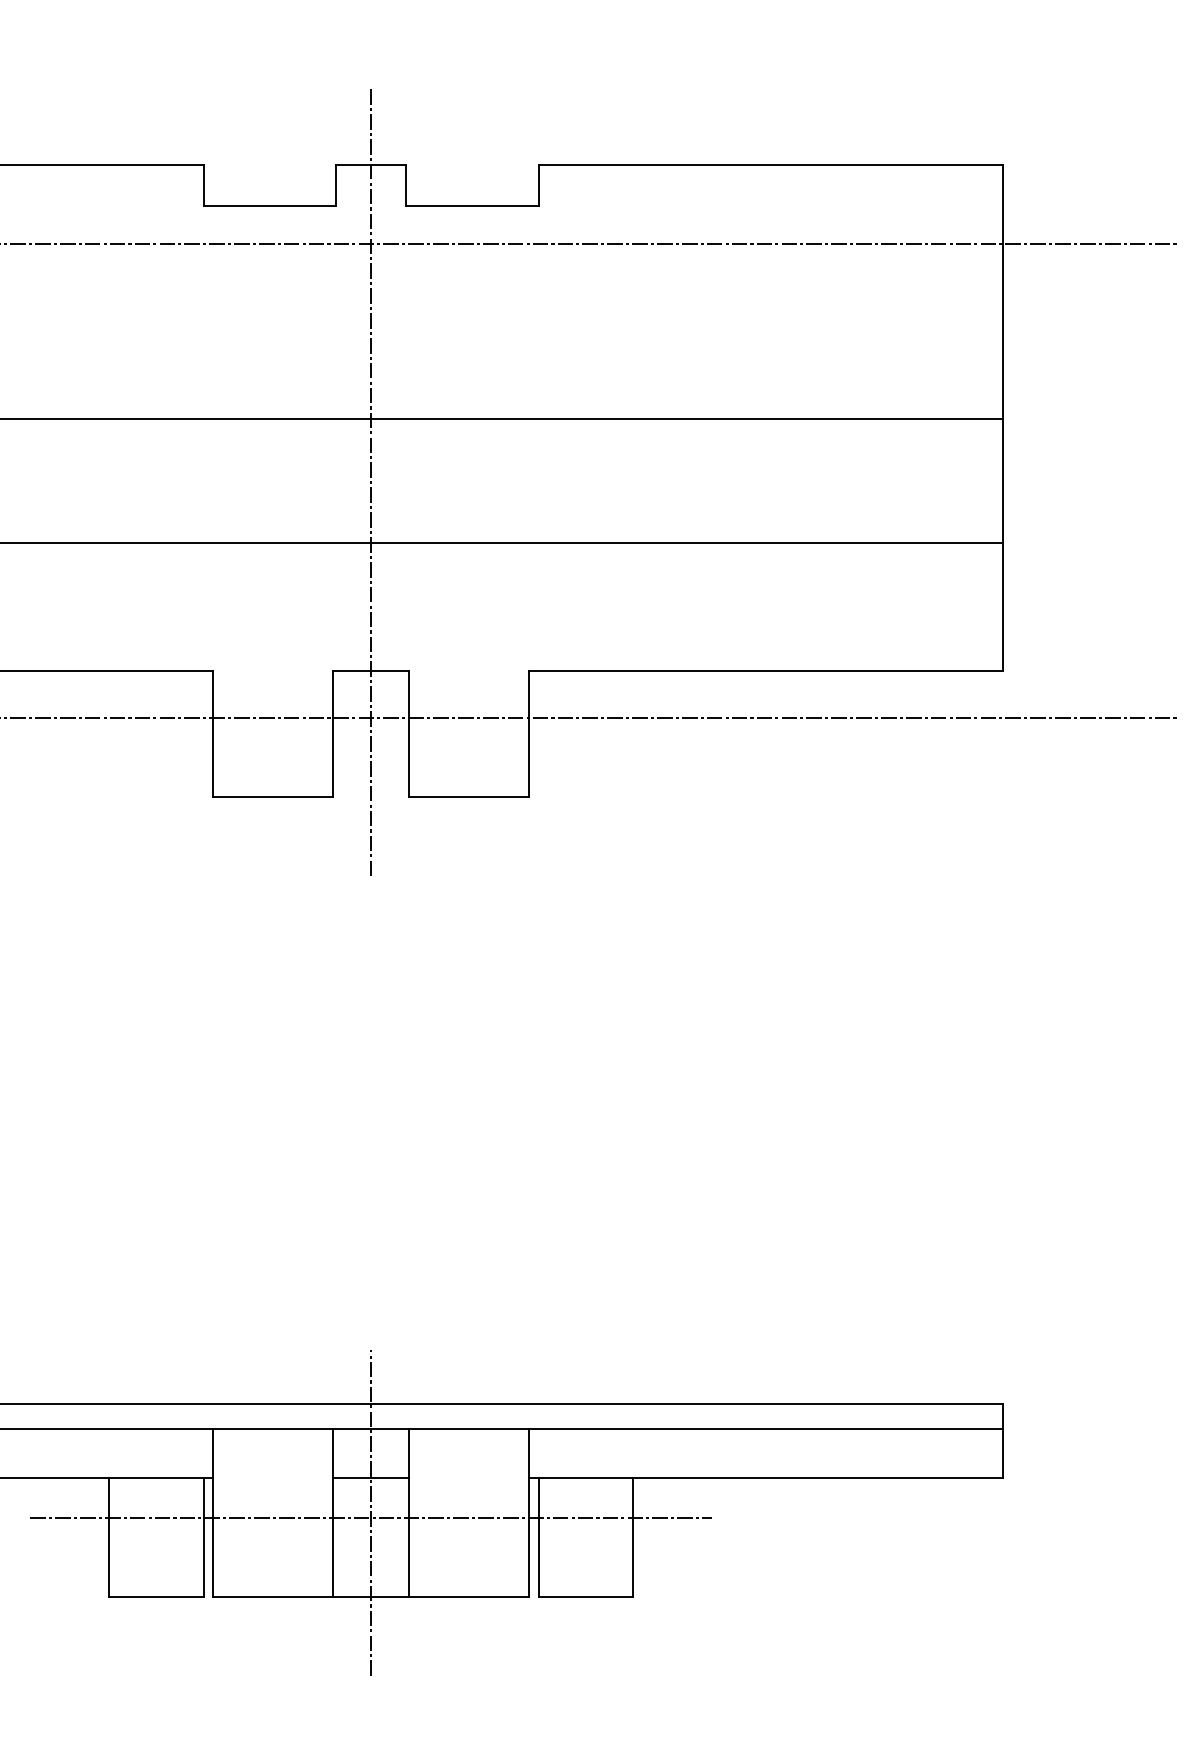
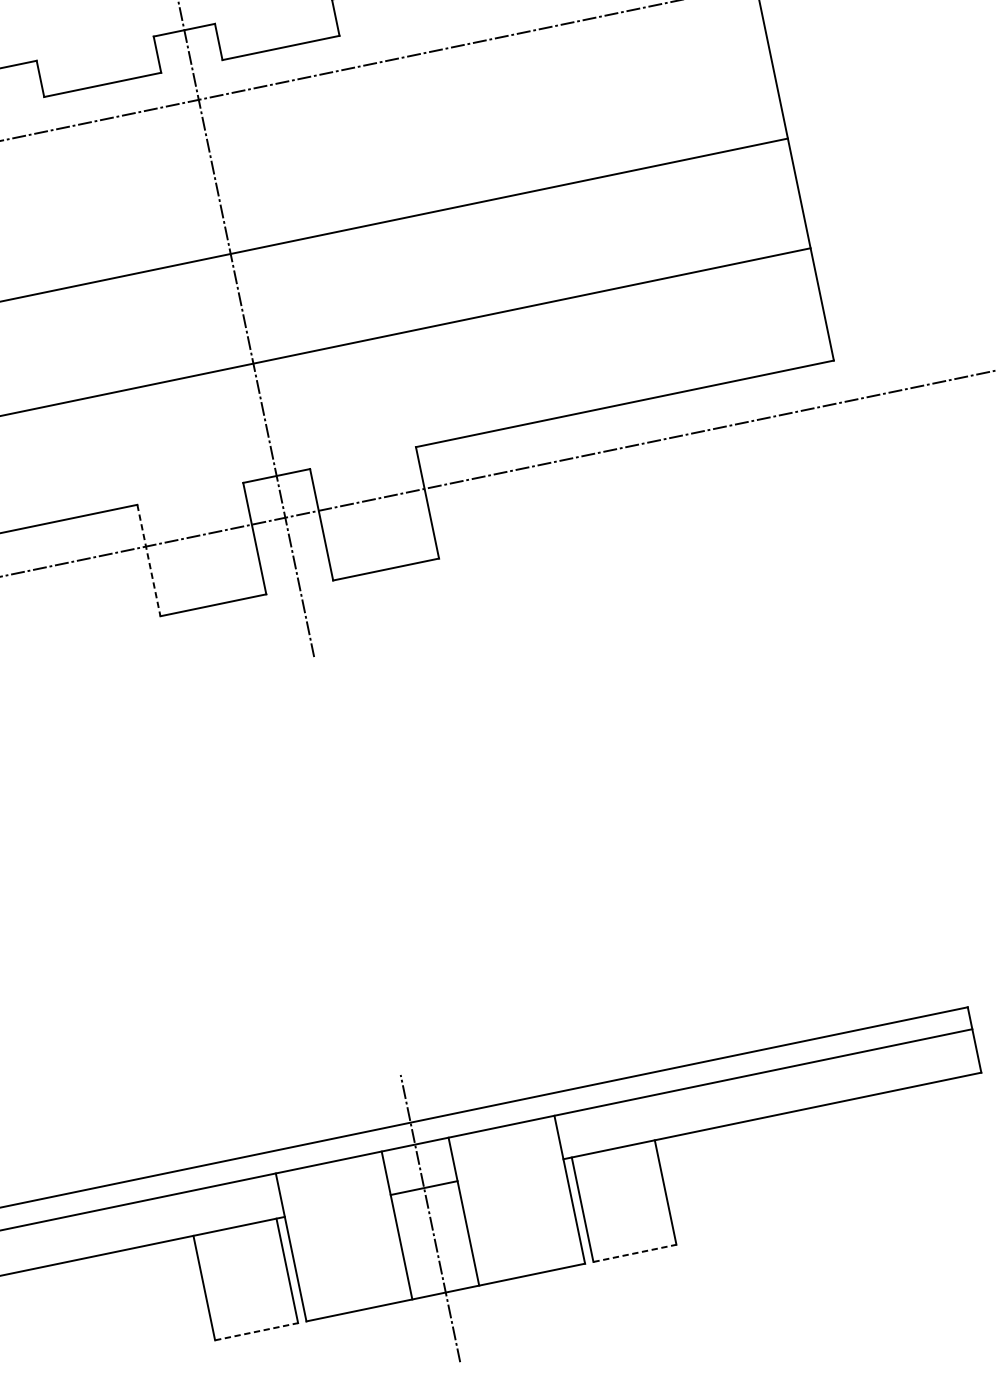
line: (213, 734) -> (149, 561), solid -> dashed
line: (370, 1517) -> (430, 1222), removed
line: (156, 1596) -> (256, 1331), solid -> dashed
line: (586, 1596) -> (635, 1252), solid -> dashed

